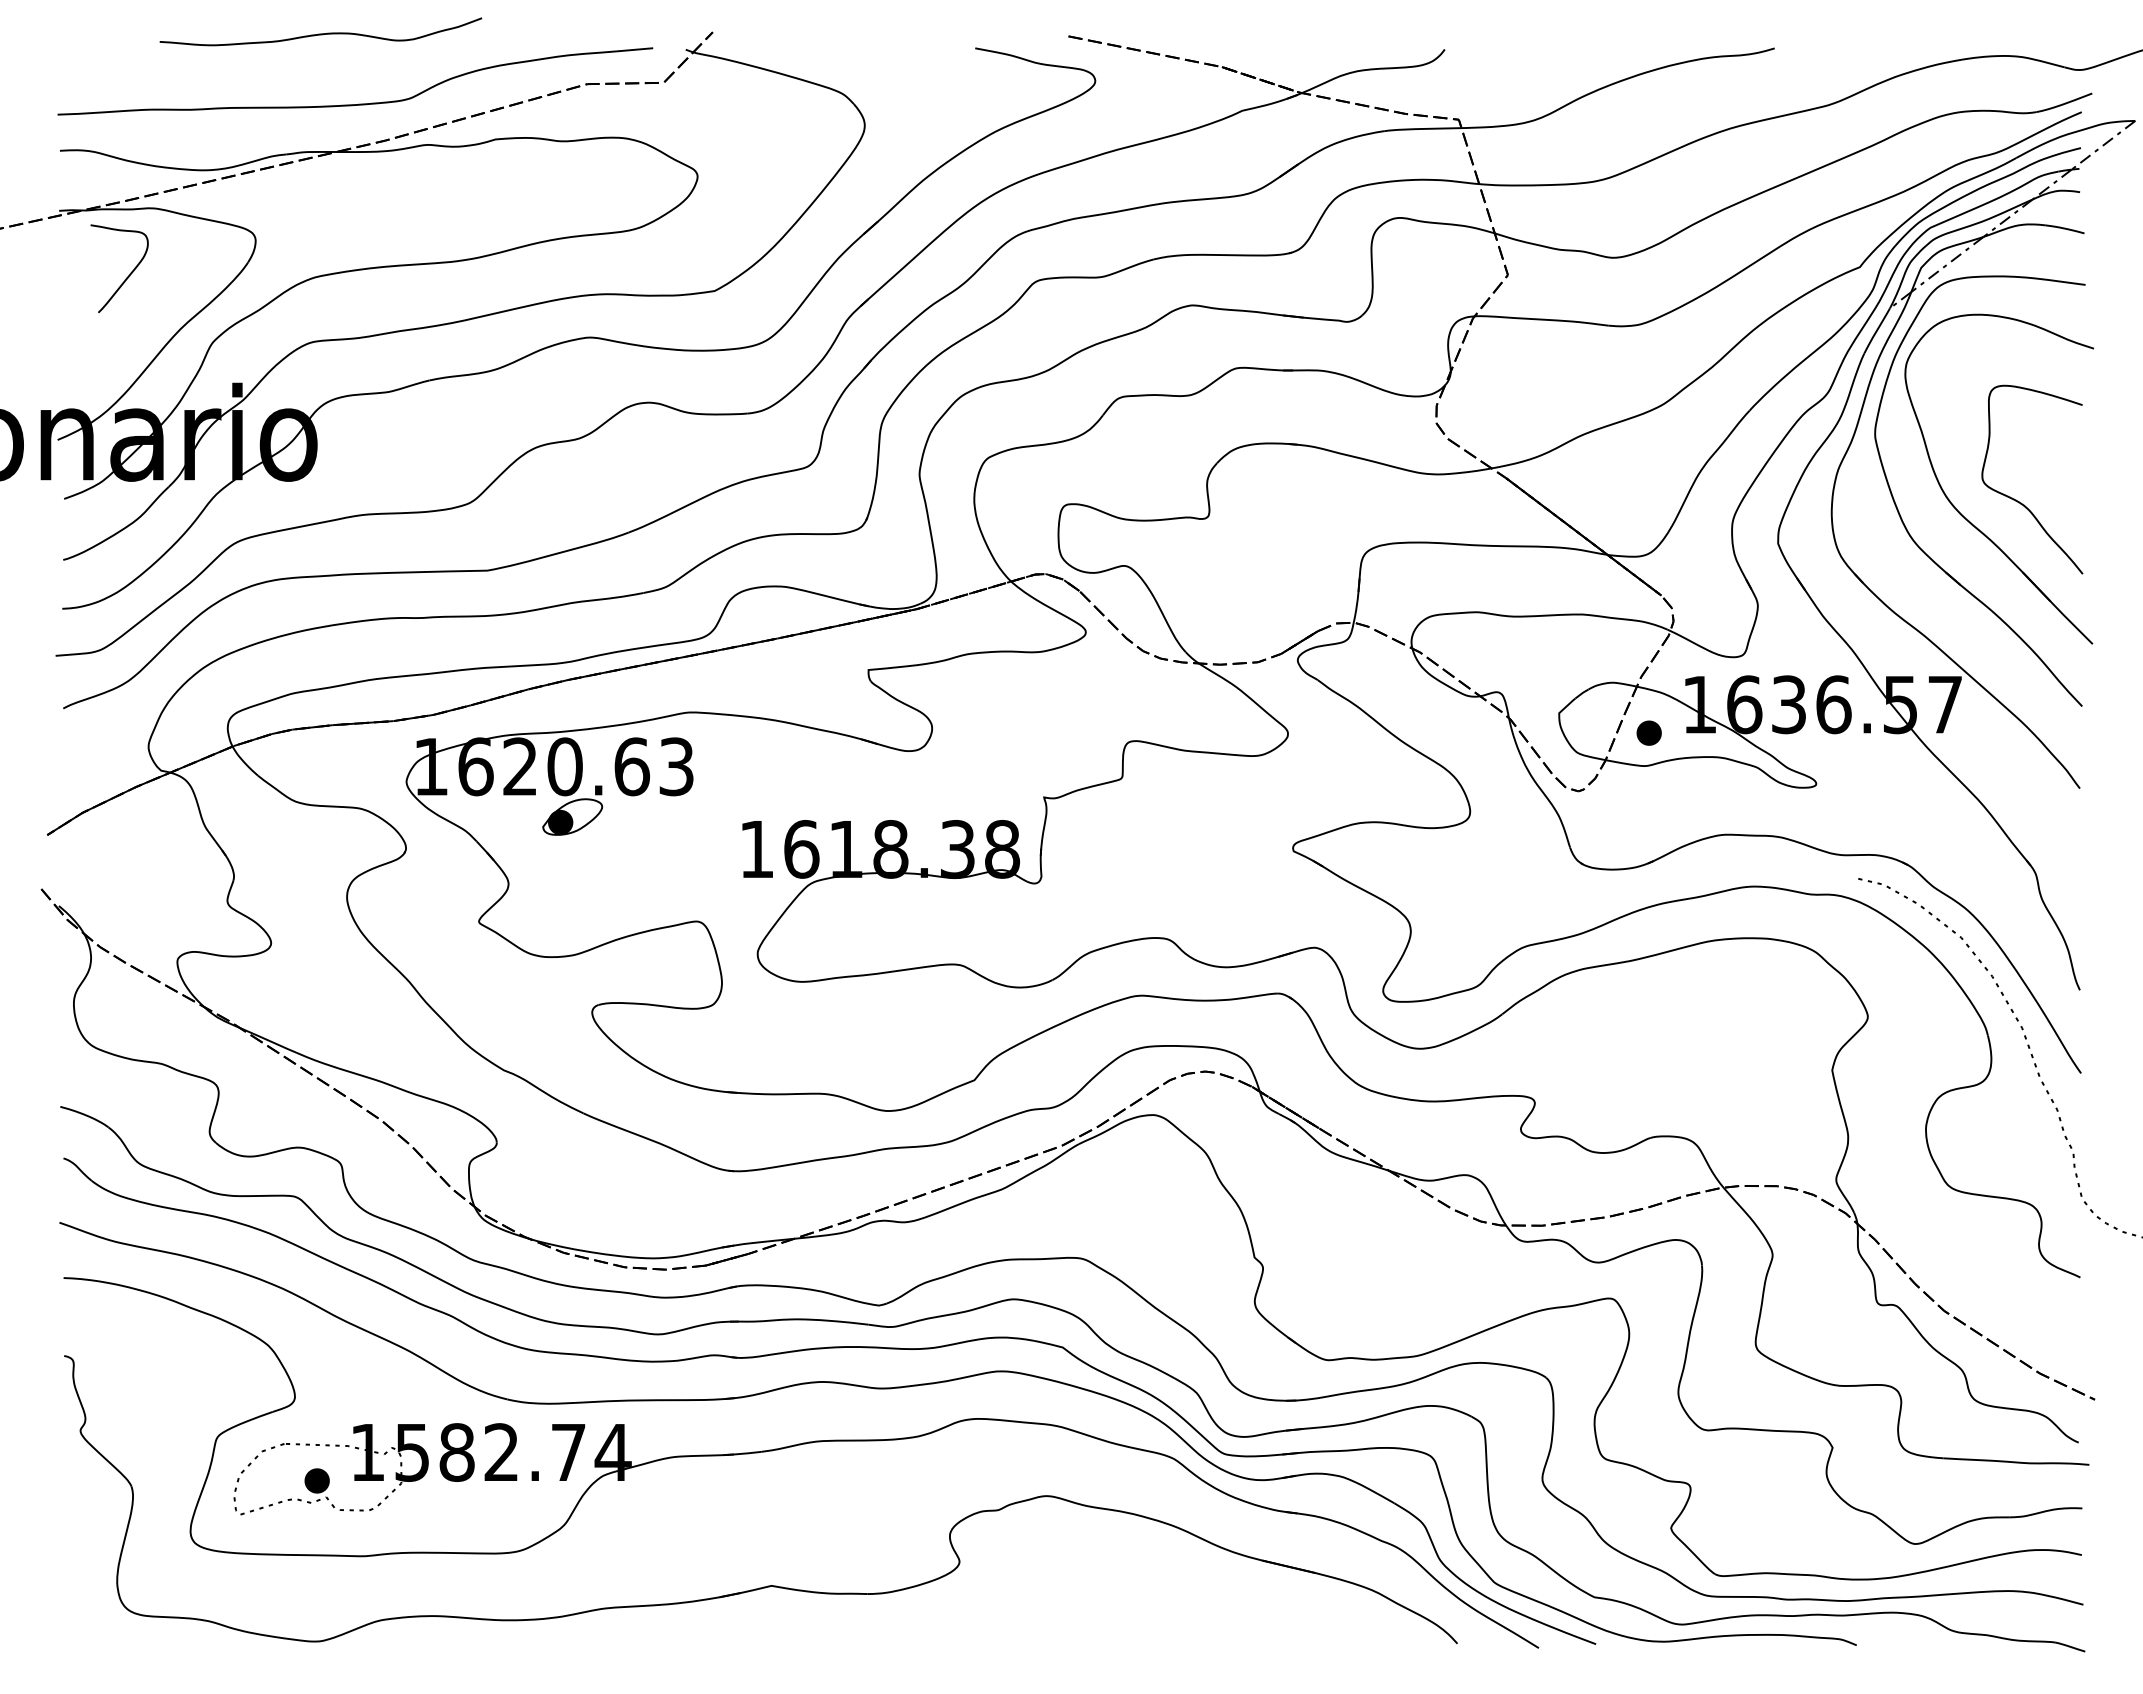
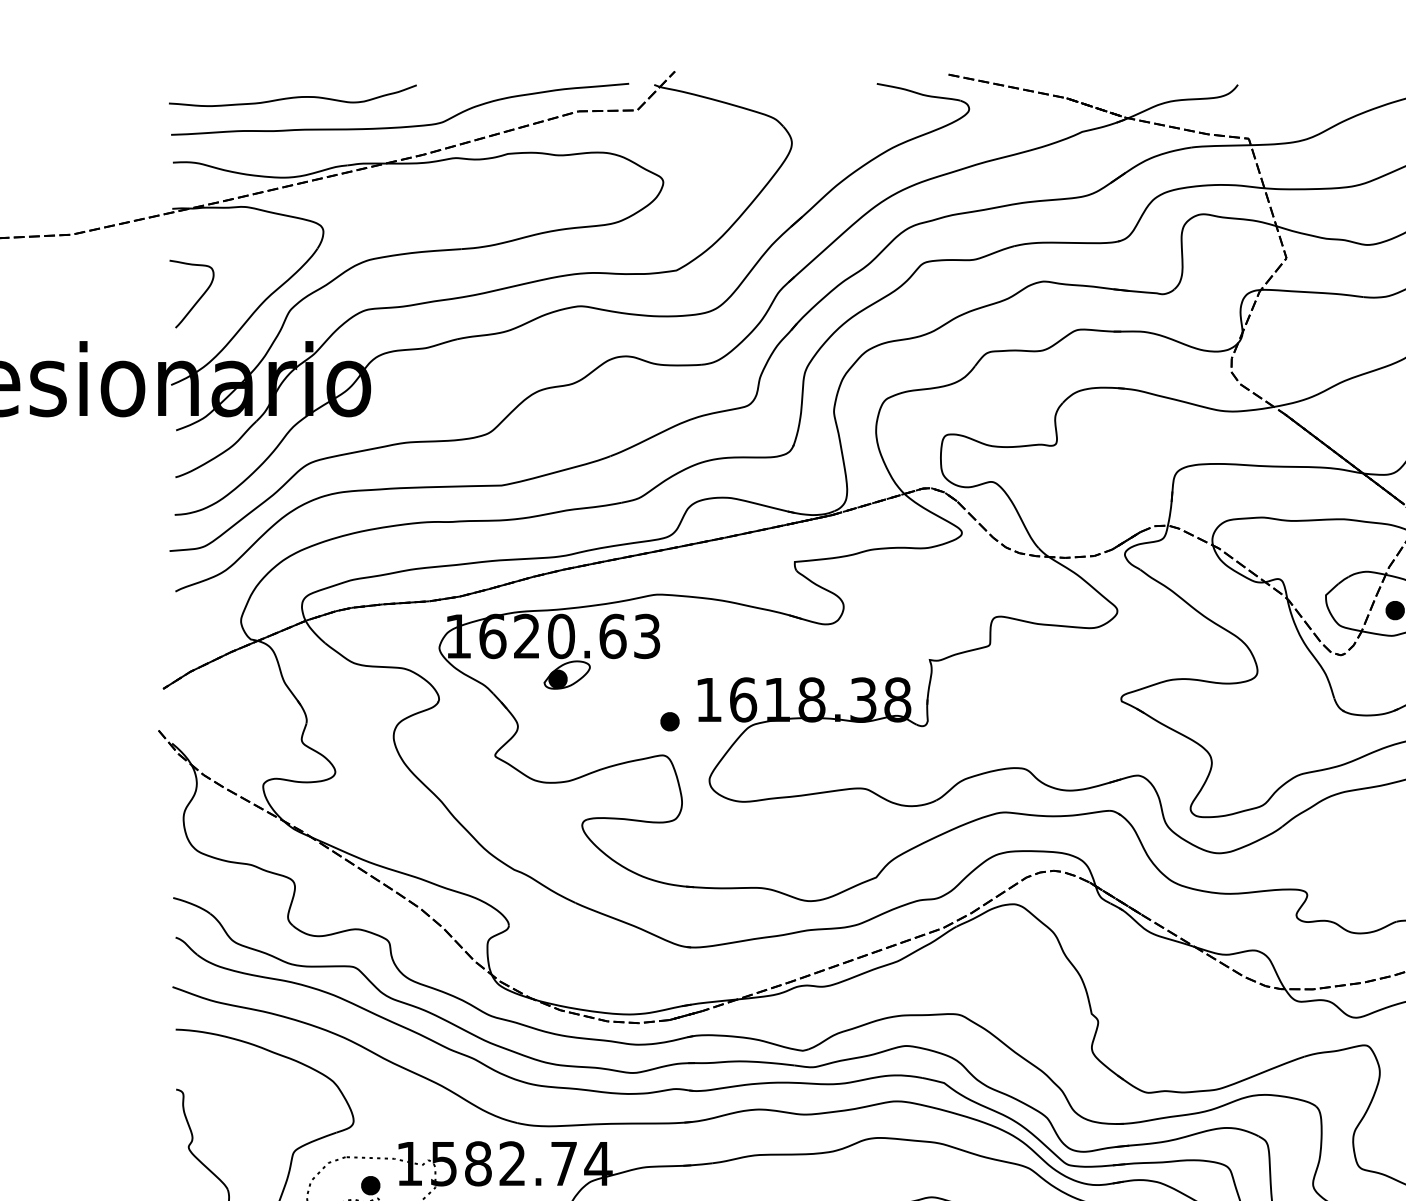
curve: (320, 33) -> (292, 97), moved
curve: (129, 273) -> (199, 297), moved
part: (705, 877) -> (669, 721), added

